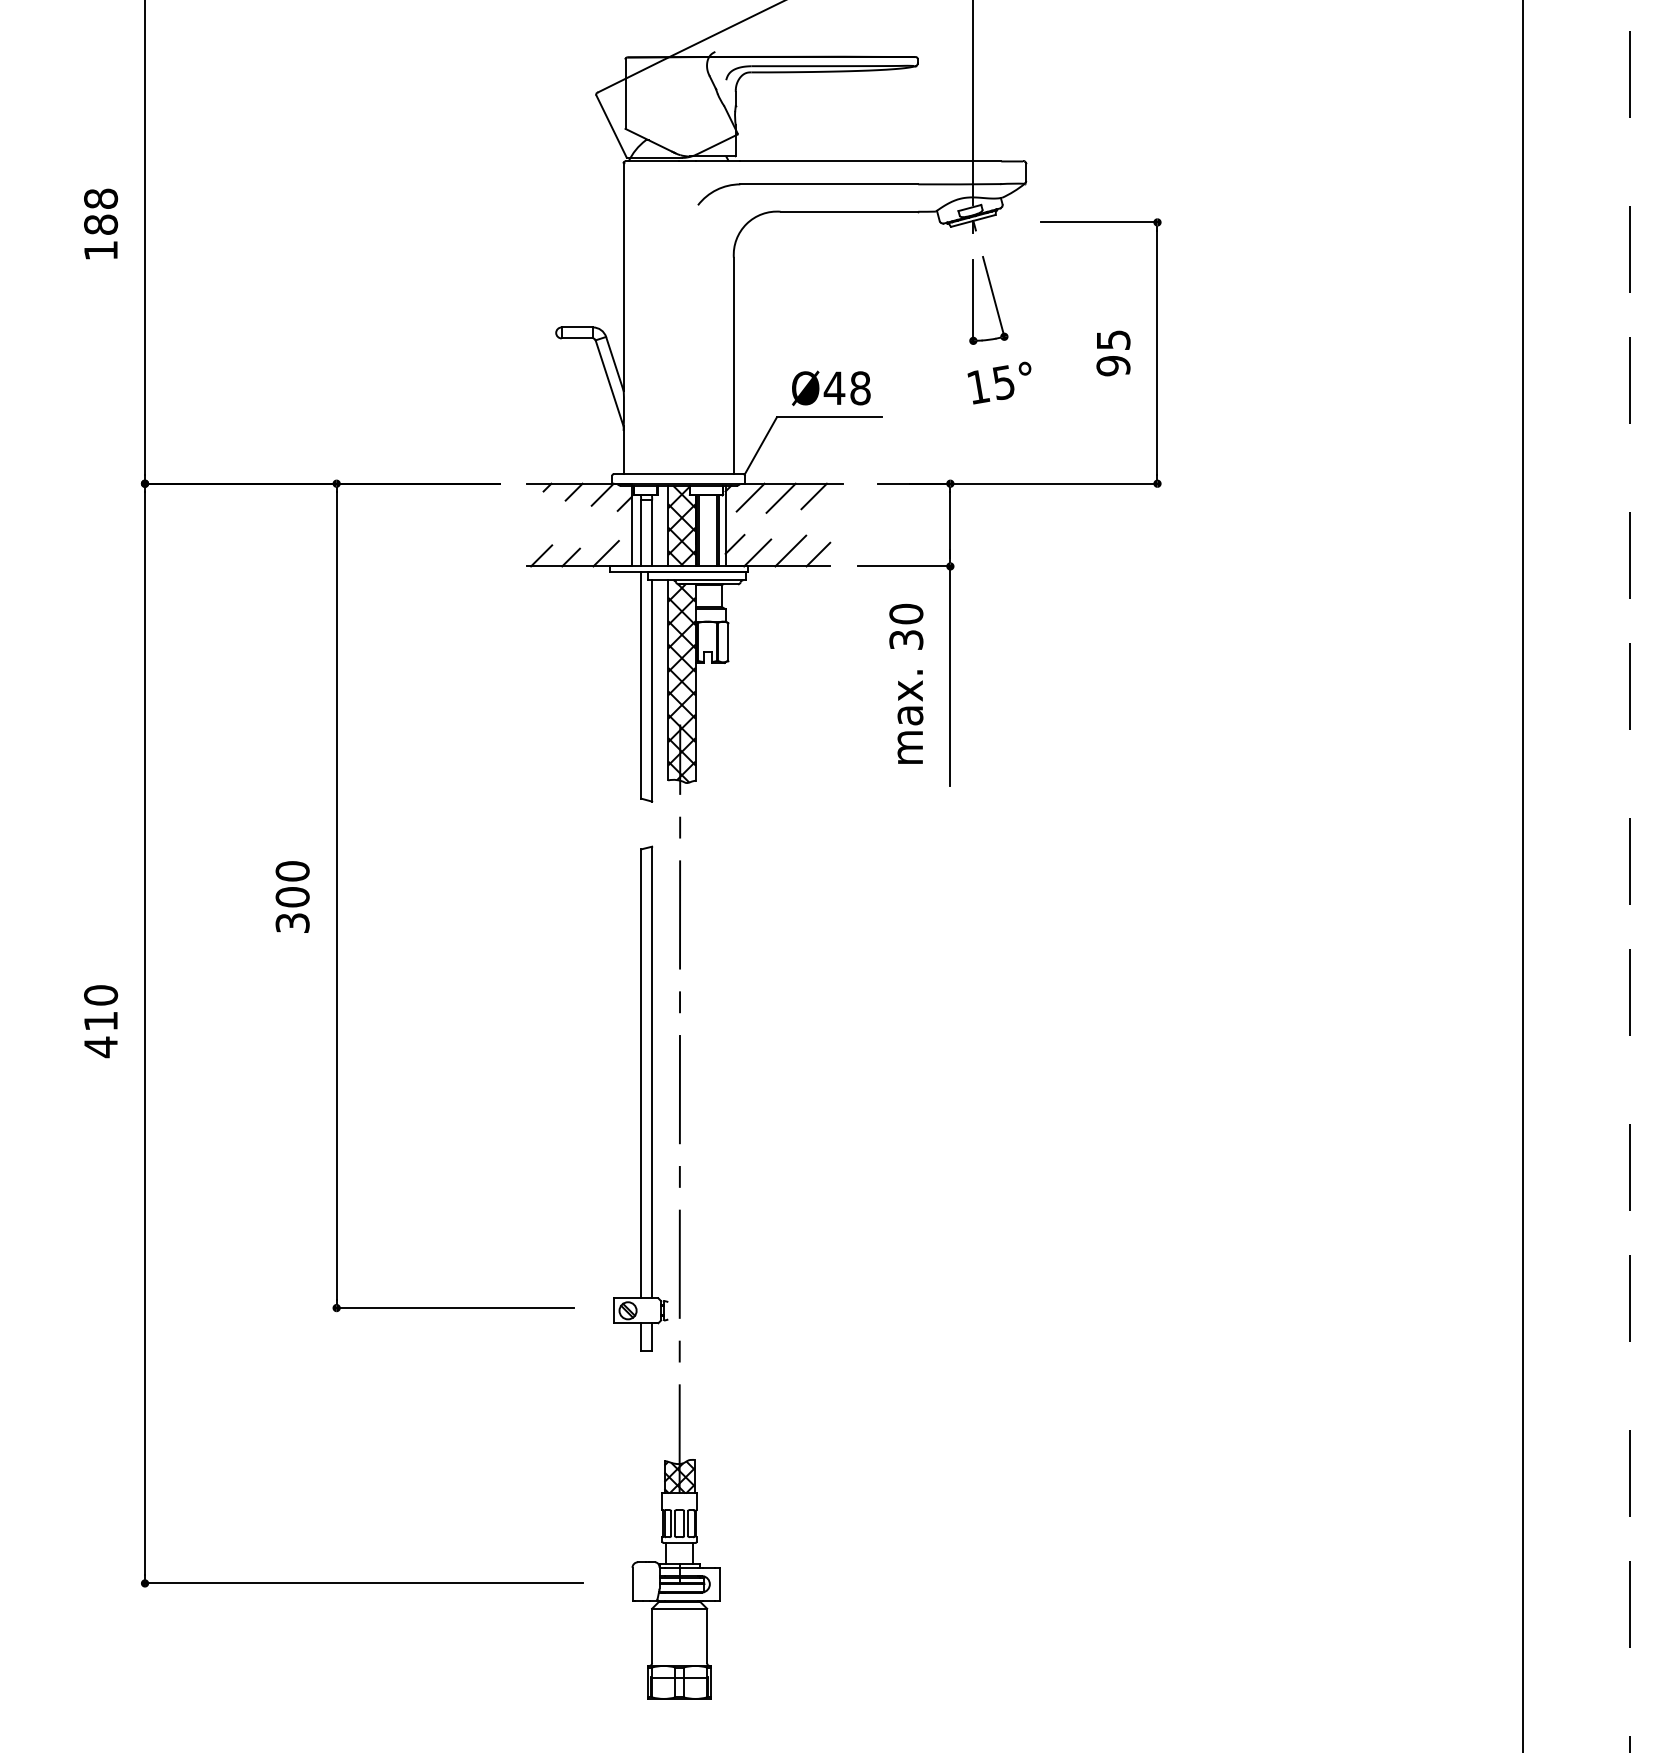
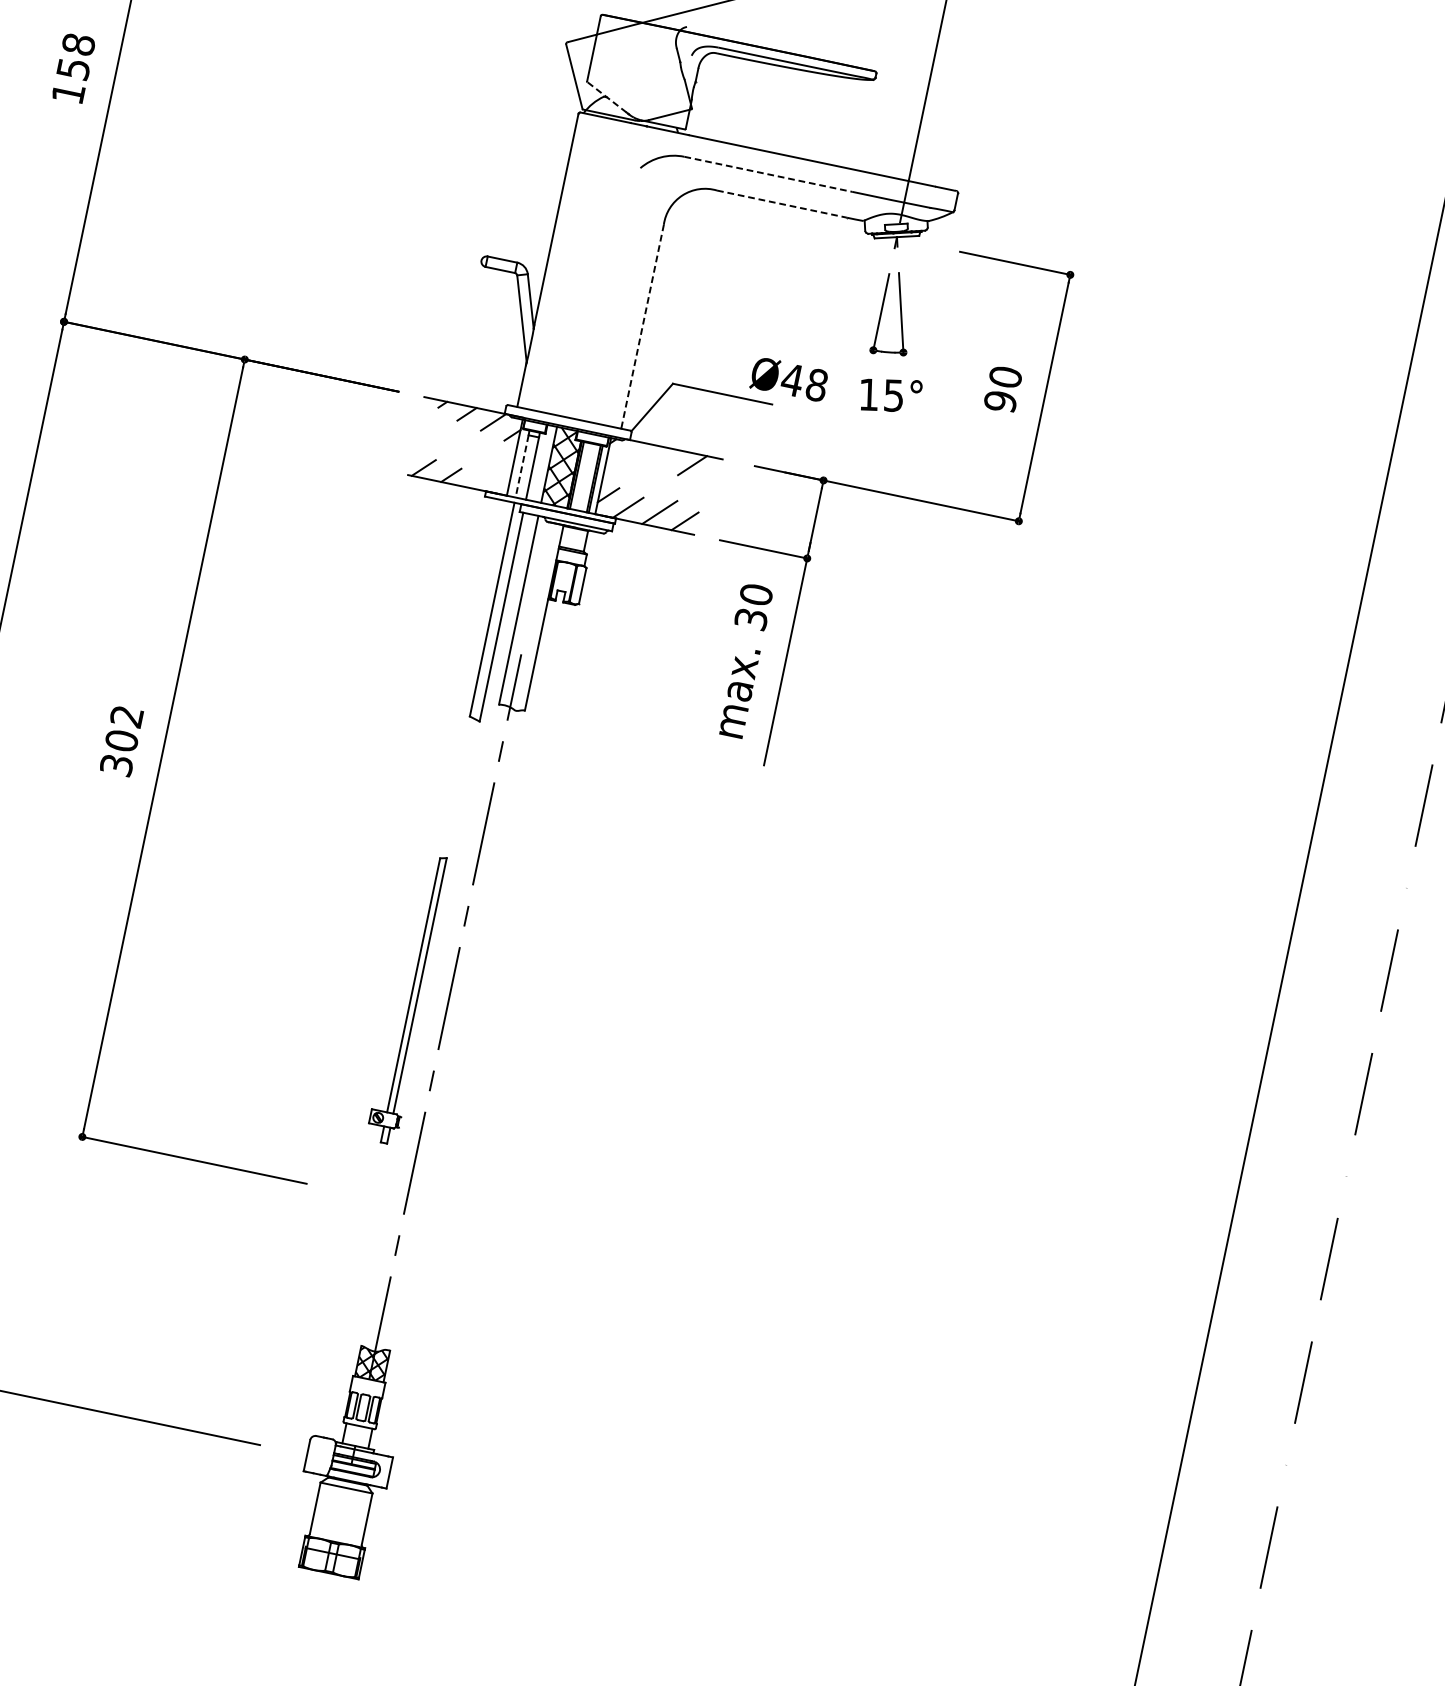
line: (649, 140) -> (607, 97), solid -> dashed
line: (829, 184) -> (768, 174), solid -> dashed
line: (849, 211) -> (782, 203), solid -> dashed
text: (101, 224) -> (74, 68), 188 -> 158
text: (1113, 339) -> (1005, 376), 95 -> 90
line: (733, 365) -> (642, 326), solid -> dashed
text: (831, 388) -> (789, 379), moved
line: (750, 497) -> (632, 454), removed
line: (780, 497) -> (660, 459), removed
line: (641, 533) -> (522, 466), solid -> dashed
line: (605, 553) -> (484, 478), removed
hatch: (681, 681) -> (531, 614), removed
text: (292, 871) -> (126, 716), 300 -> 302
part: (640, 1098) -> (410, 999), size x0.6

